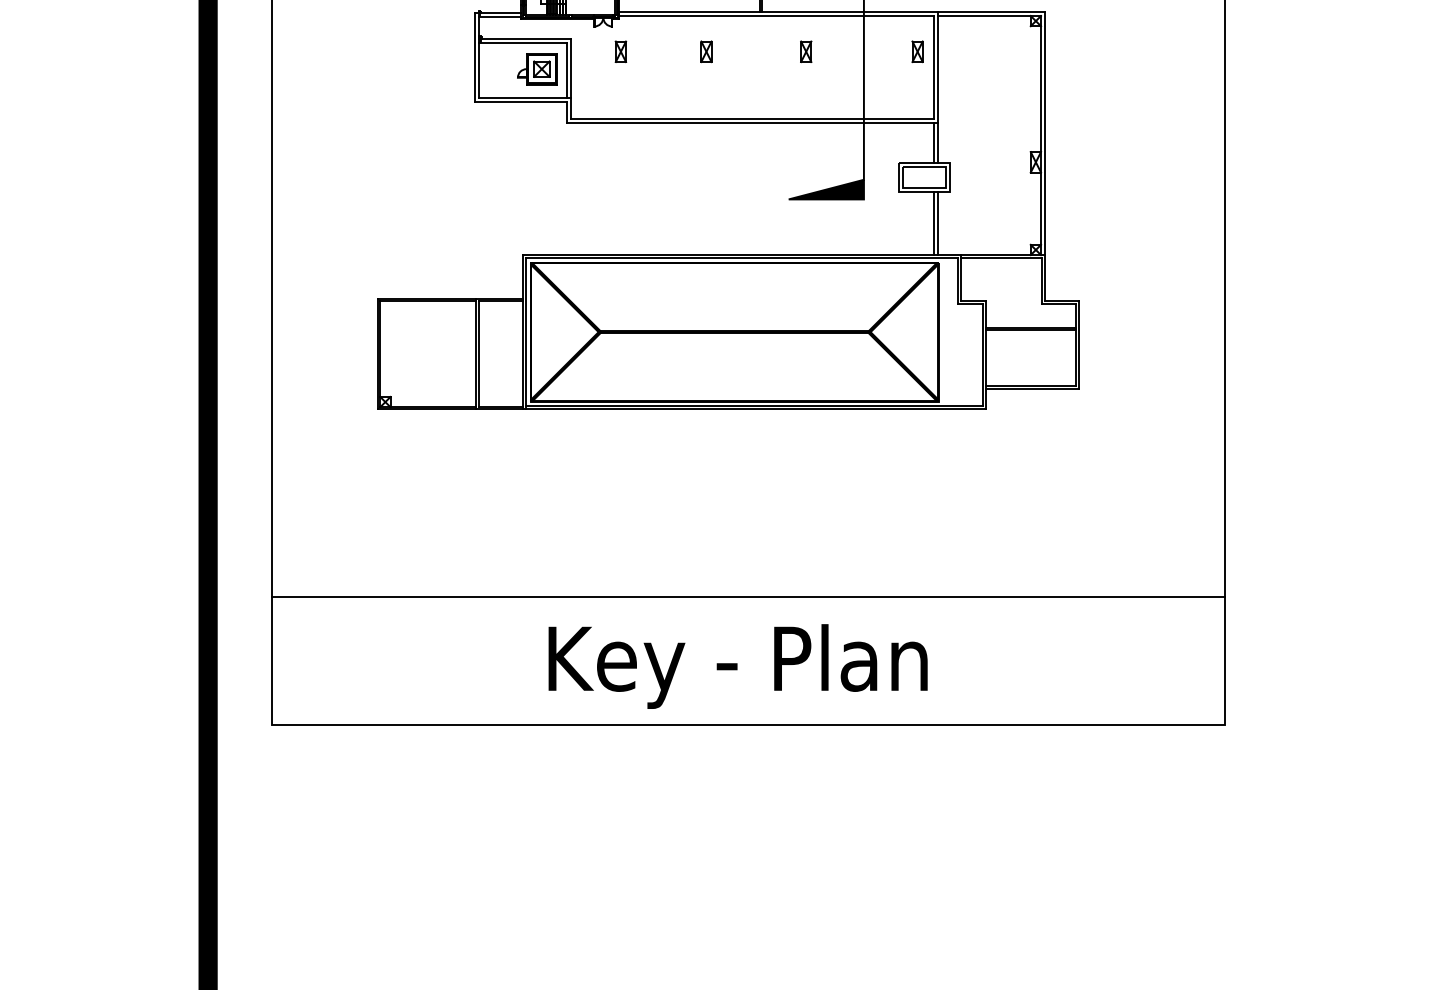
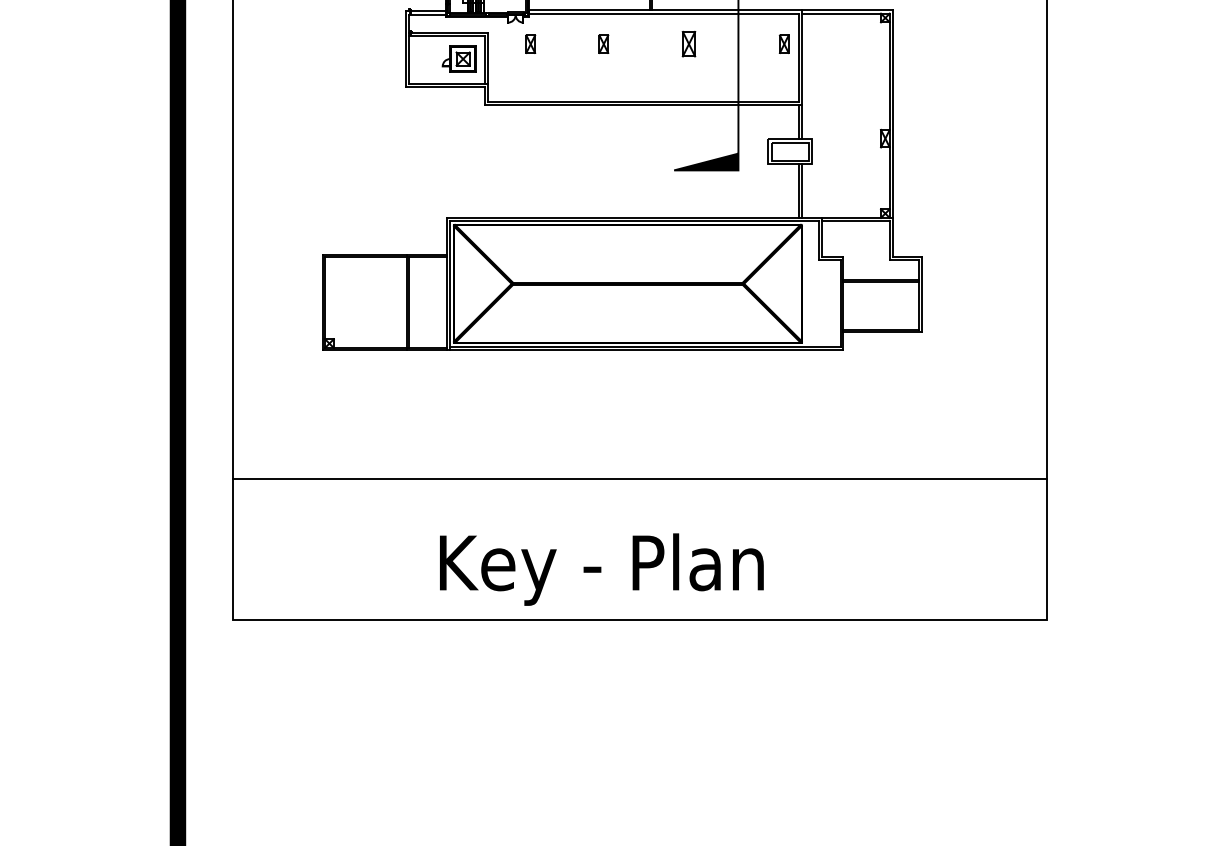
part: (806, 51) -> (689, 43), size x1.4
line: (748, 597) -> (639, 478), moved
text: (737, 666) -> (601, 569), moved

